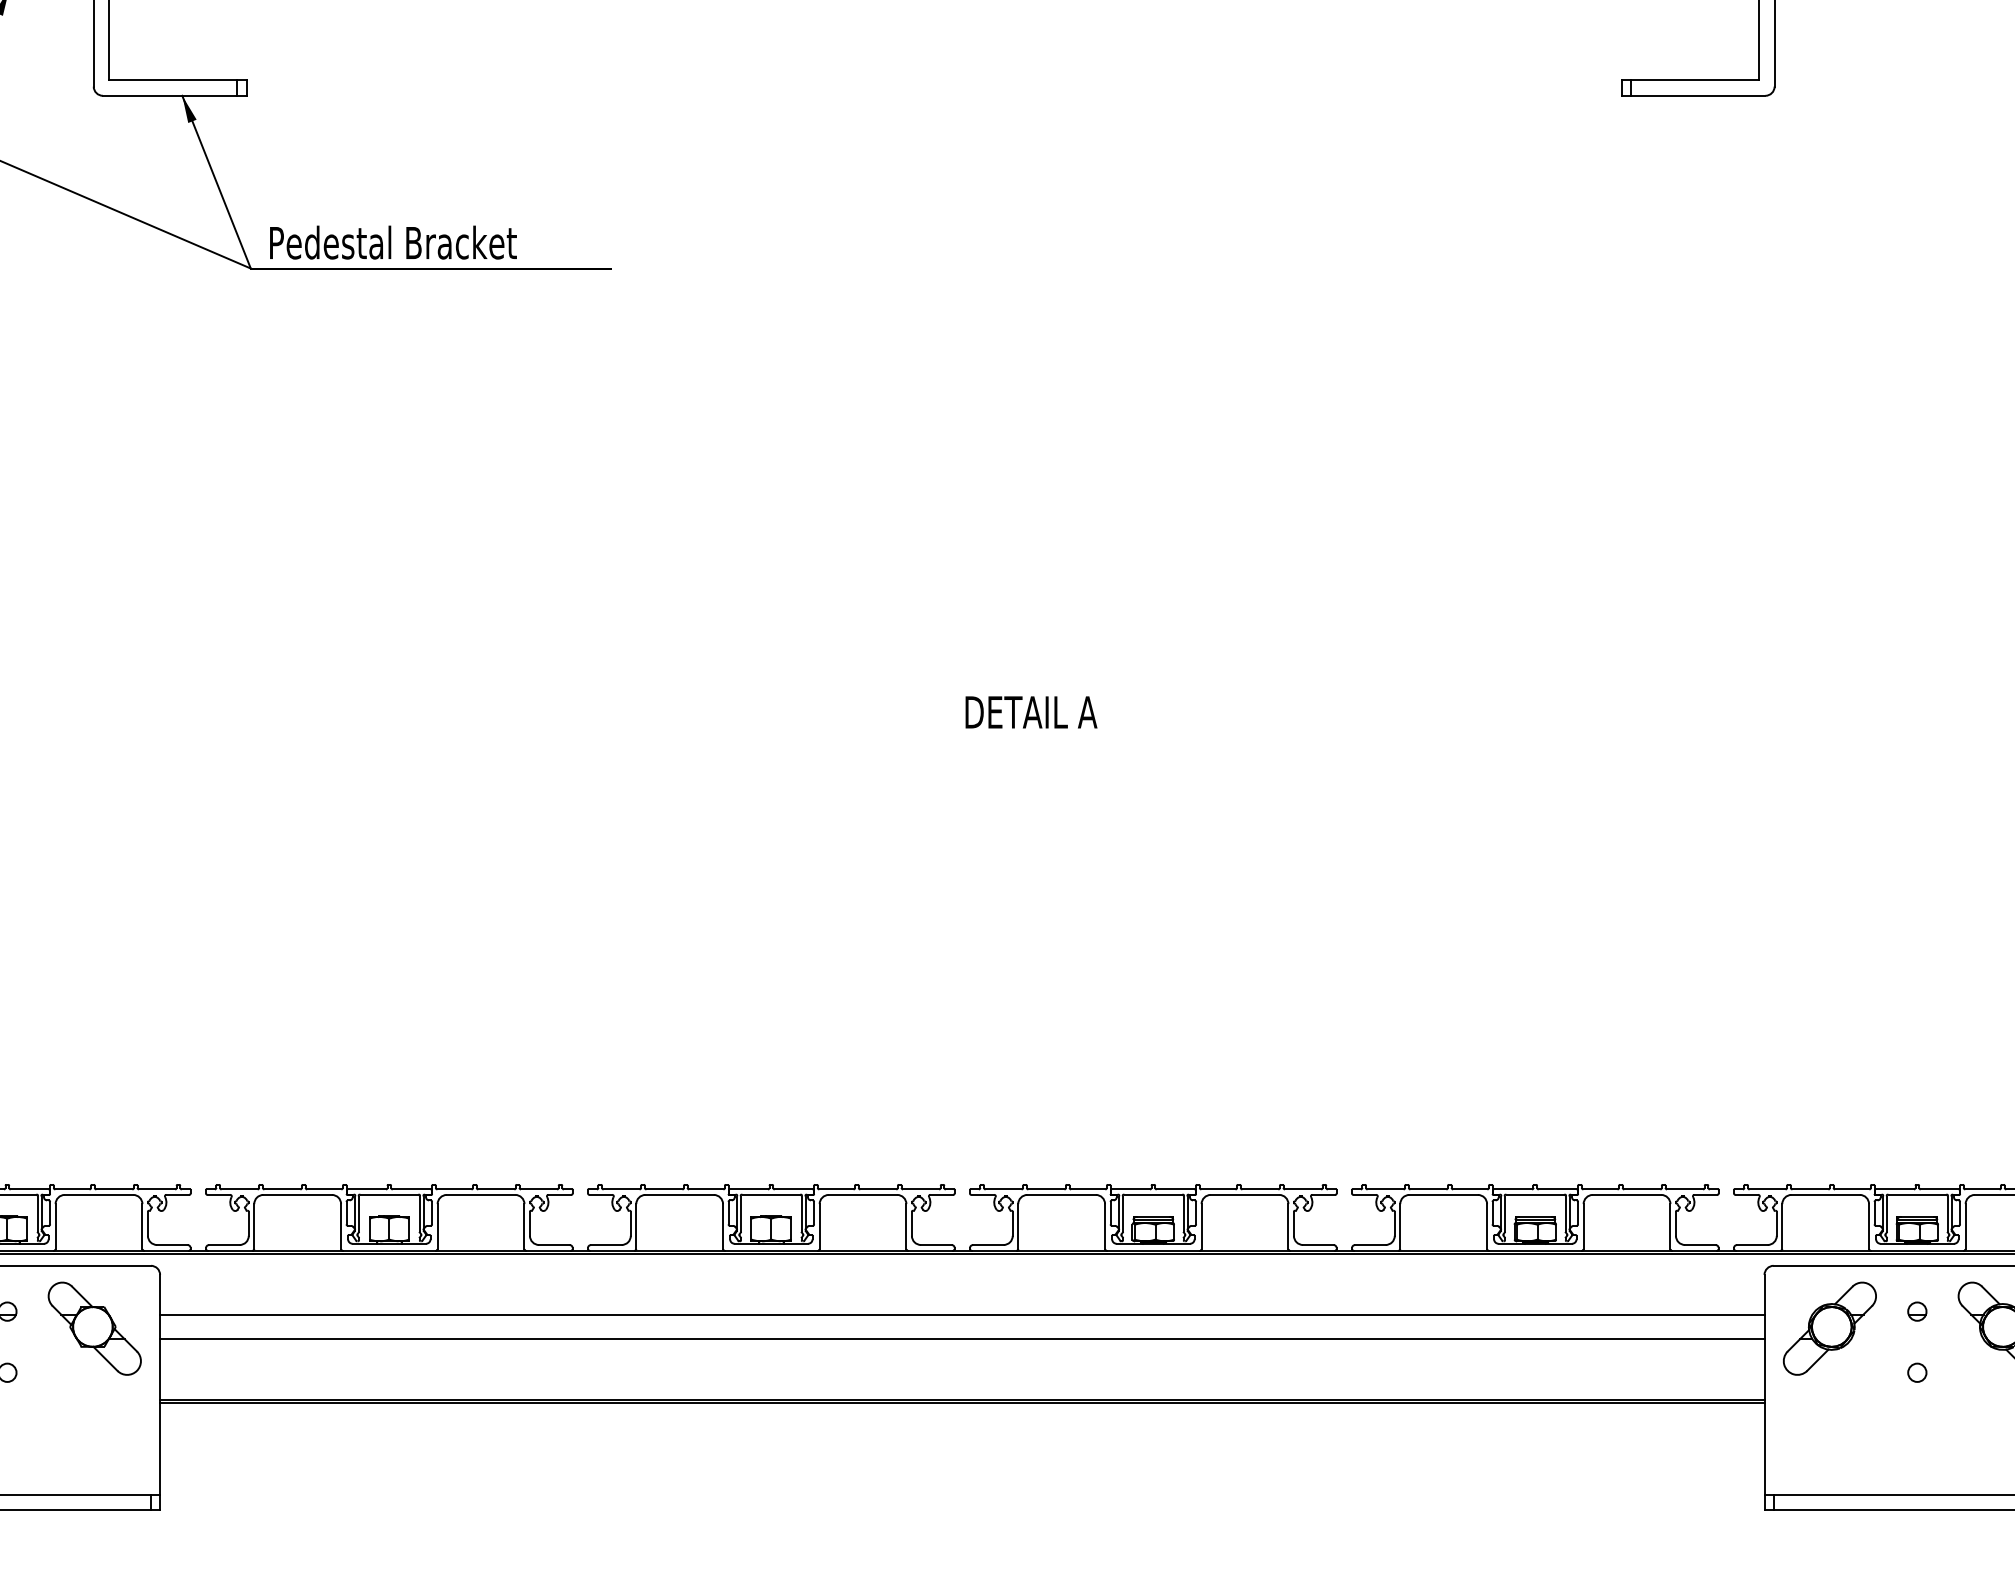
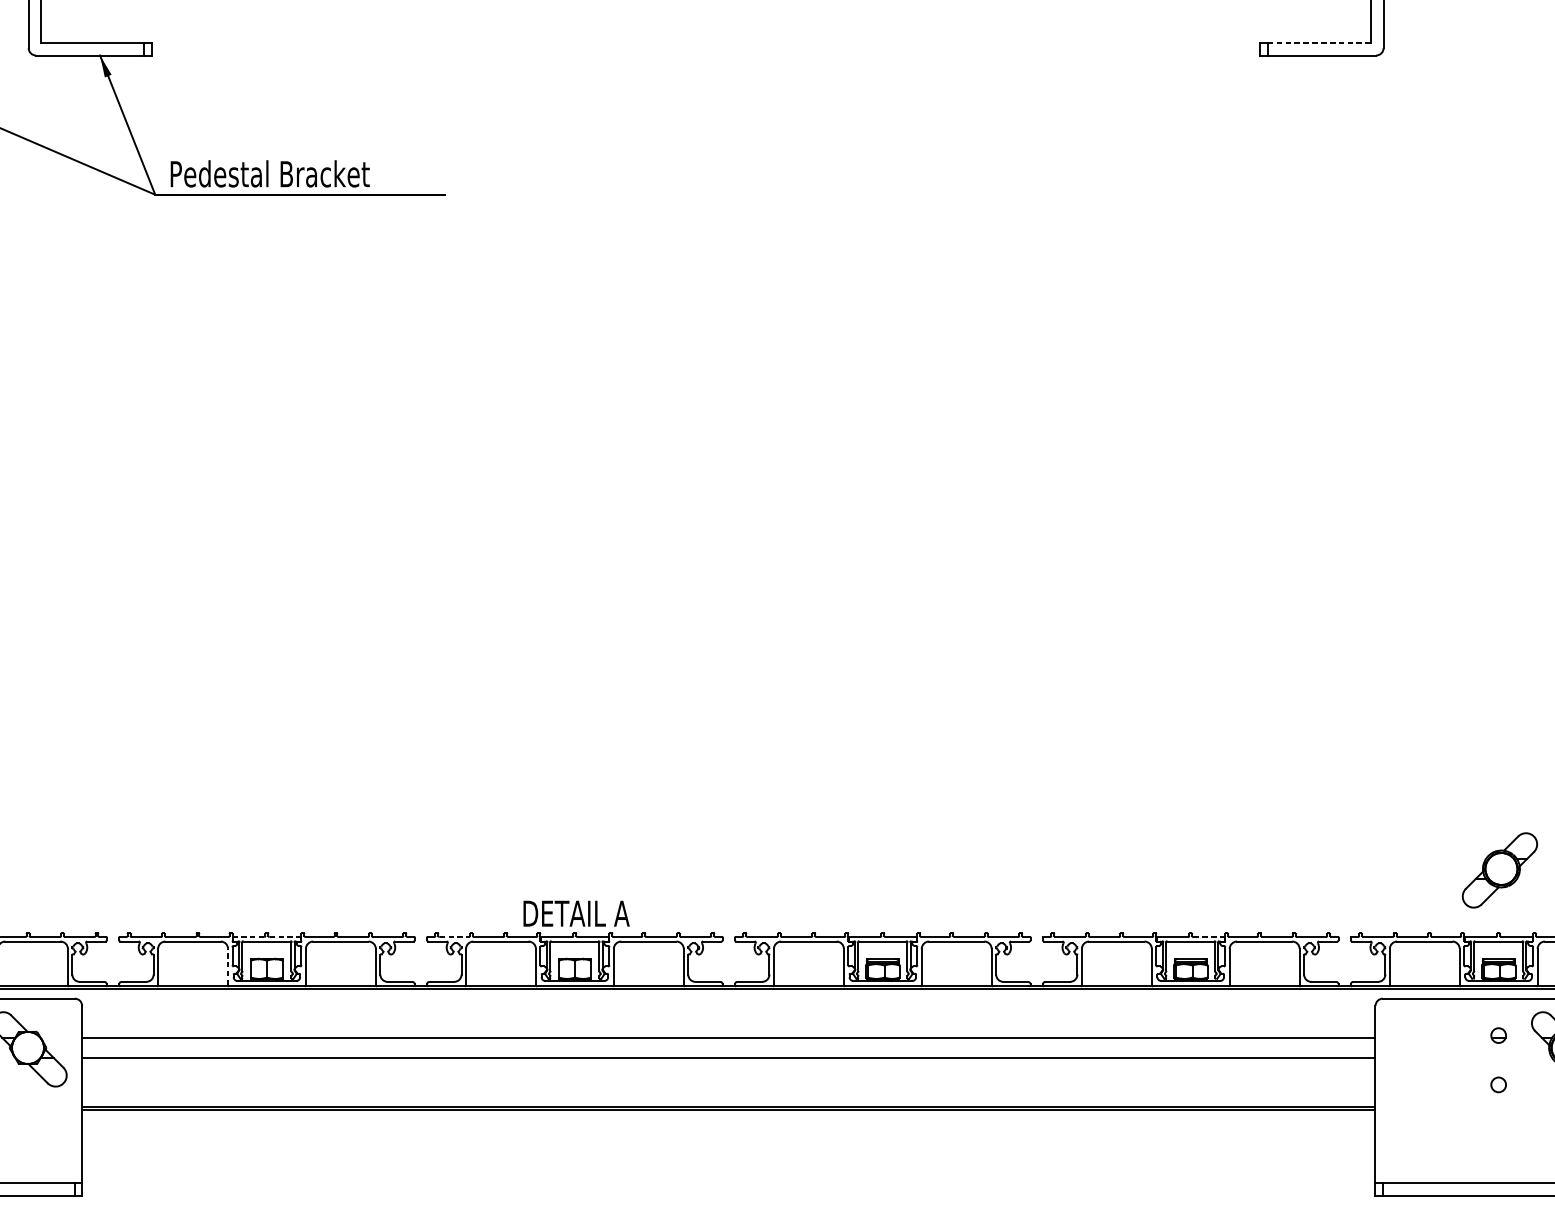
line: (1695, 80) -> (1319, 43), solid -> dashed
text: (1031, 712) -> (576, 913), moved
line: (366, 1189) -> (248, 937), solid -> dashed
line: (412, 1189) -> (285, 937), solid -> dashed
line: (622, 1189) -> (454, 937), solid -> dashed
line: (1558, 1189) -> (1209, 937), solid -> dashed
line: (341, 1226) -> (228, 966), solid -> dashed
part: (1829, 1328) -> (1499, 870), moved

